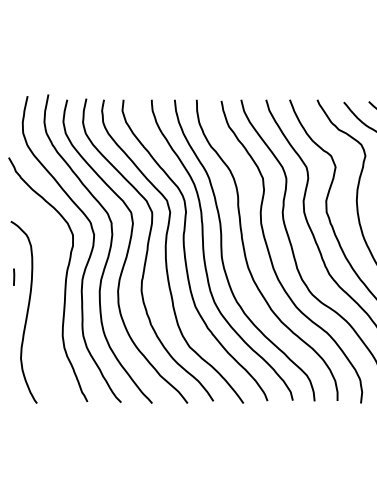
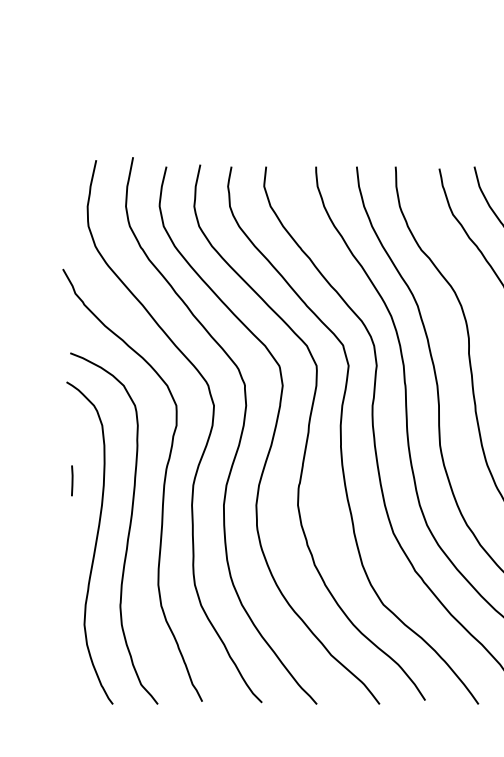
curve: (45, 303) -> (127, 527), added

